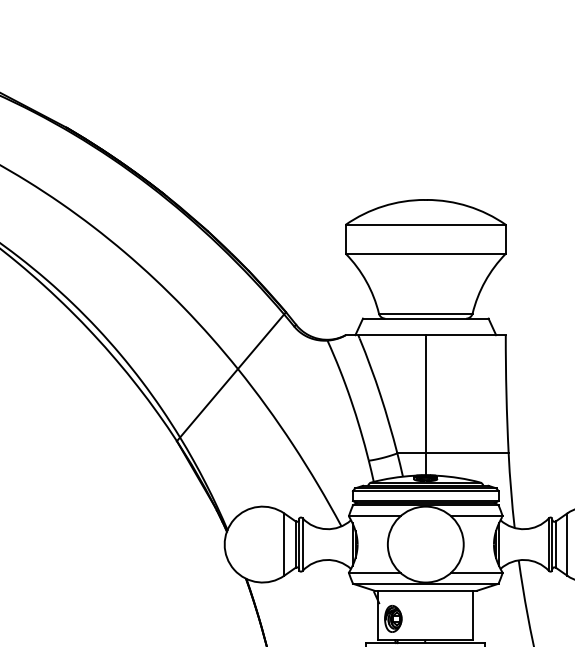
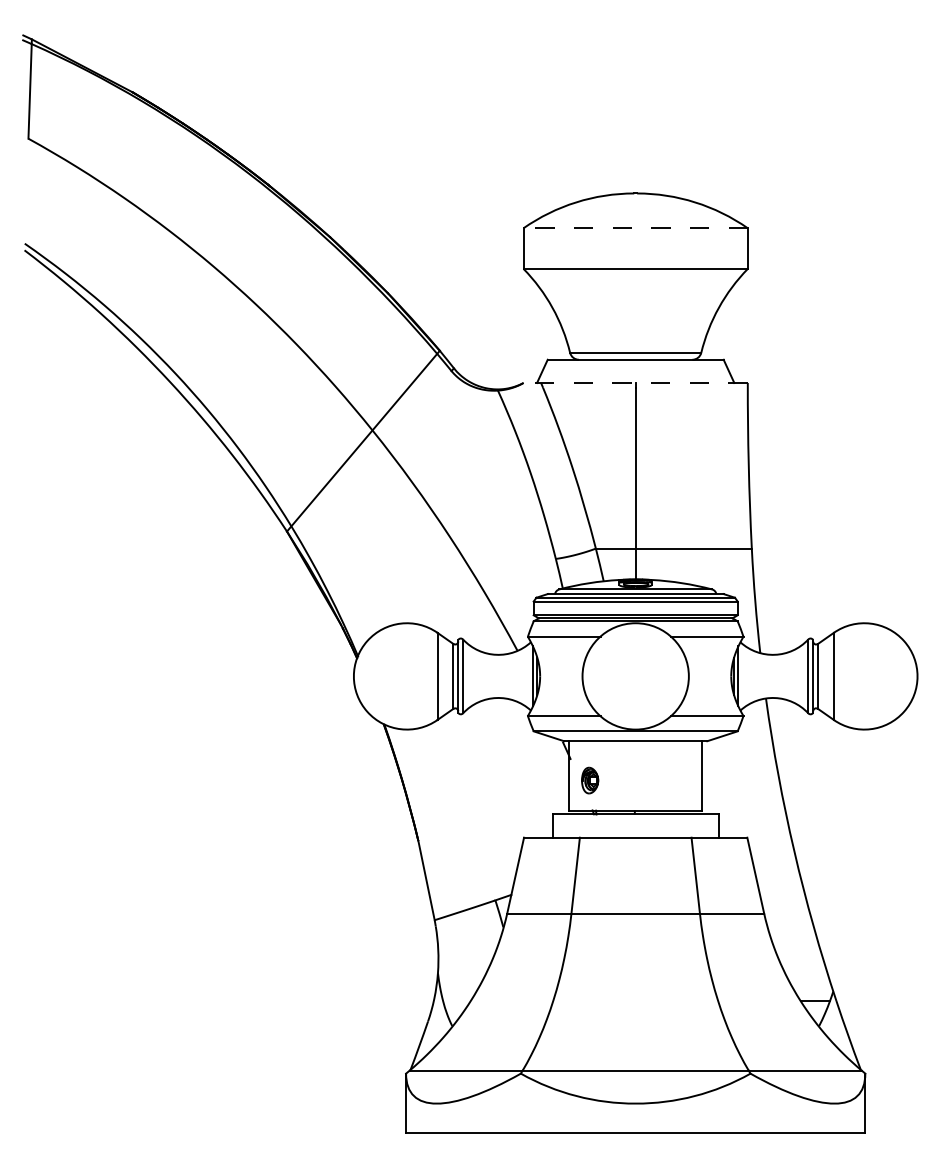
line: (425, 224) -> (635, 228), solid -> dashed
line: (425, 334) -> (635, 382), solid -> dashed
part: (392, 618) -> (589, 780), size x0.7

